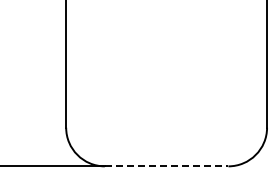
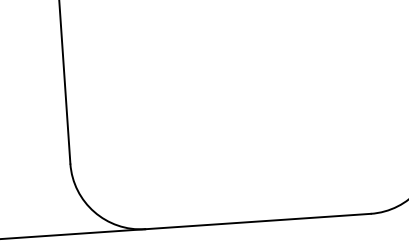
line: (166, 166) -> (257, 221), dashed -> solid

